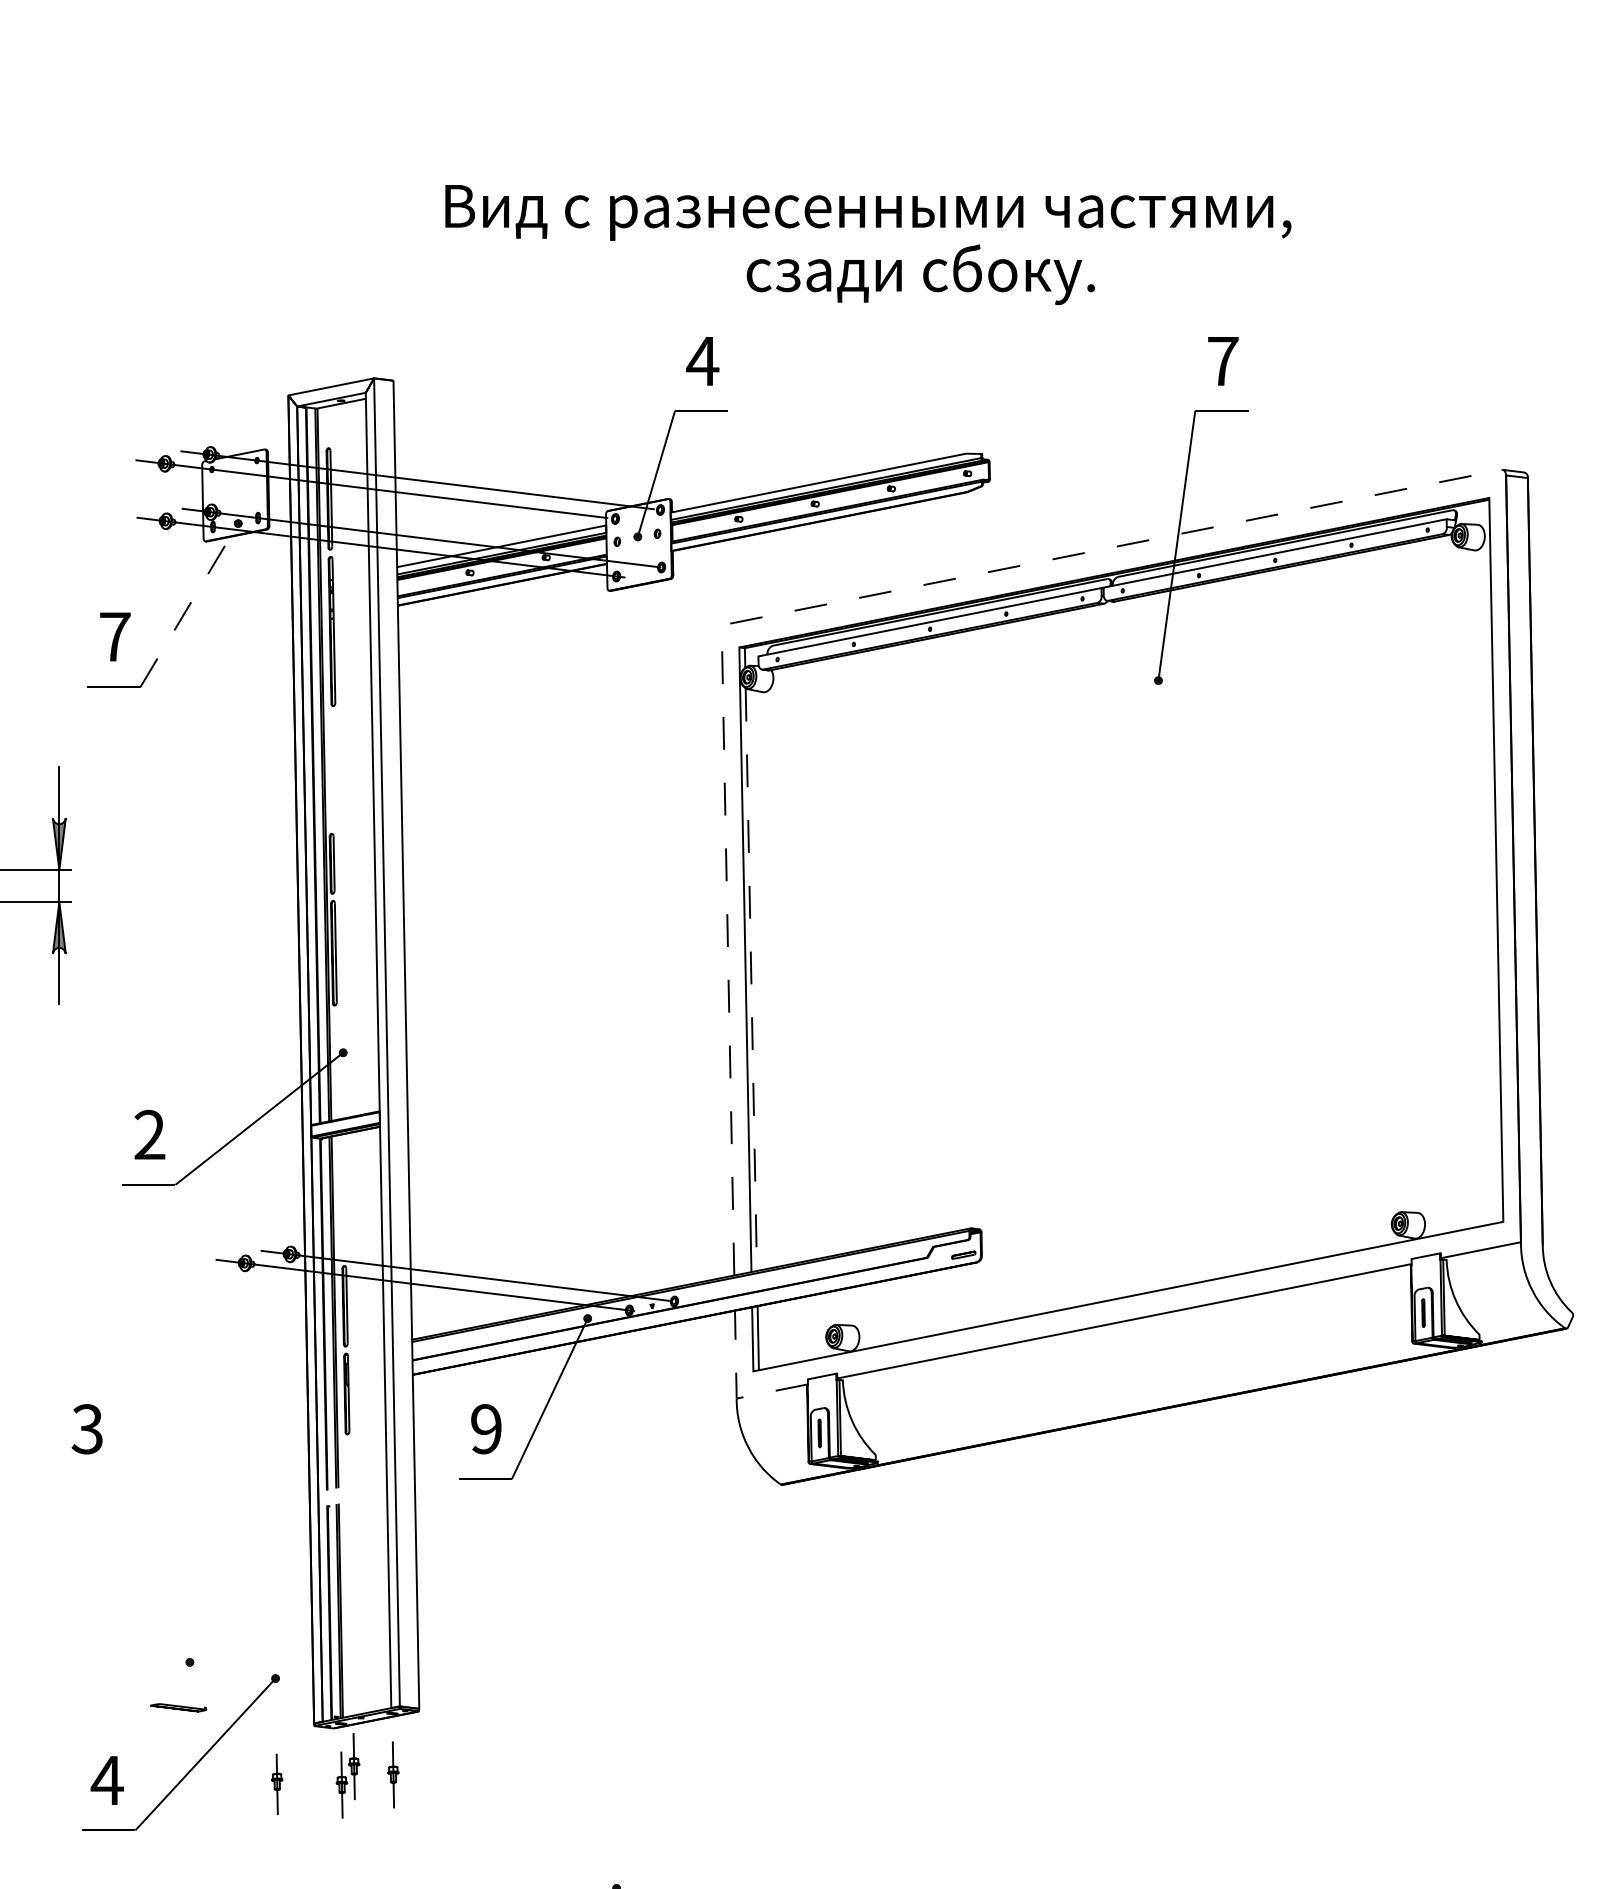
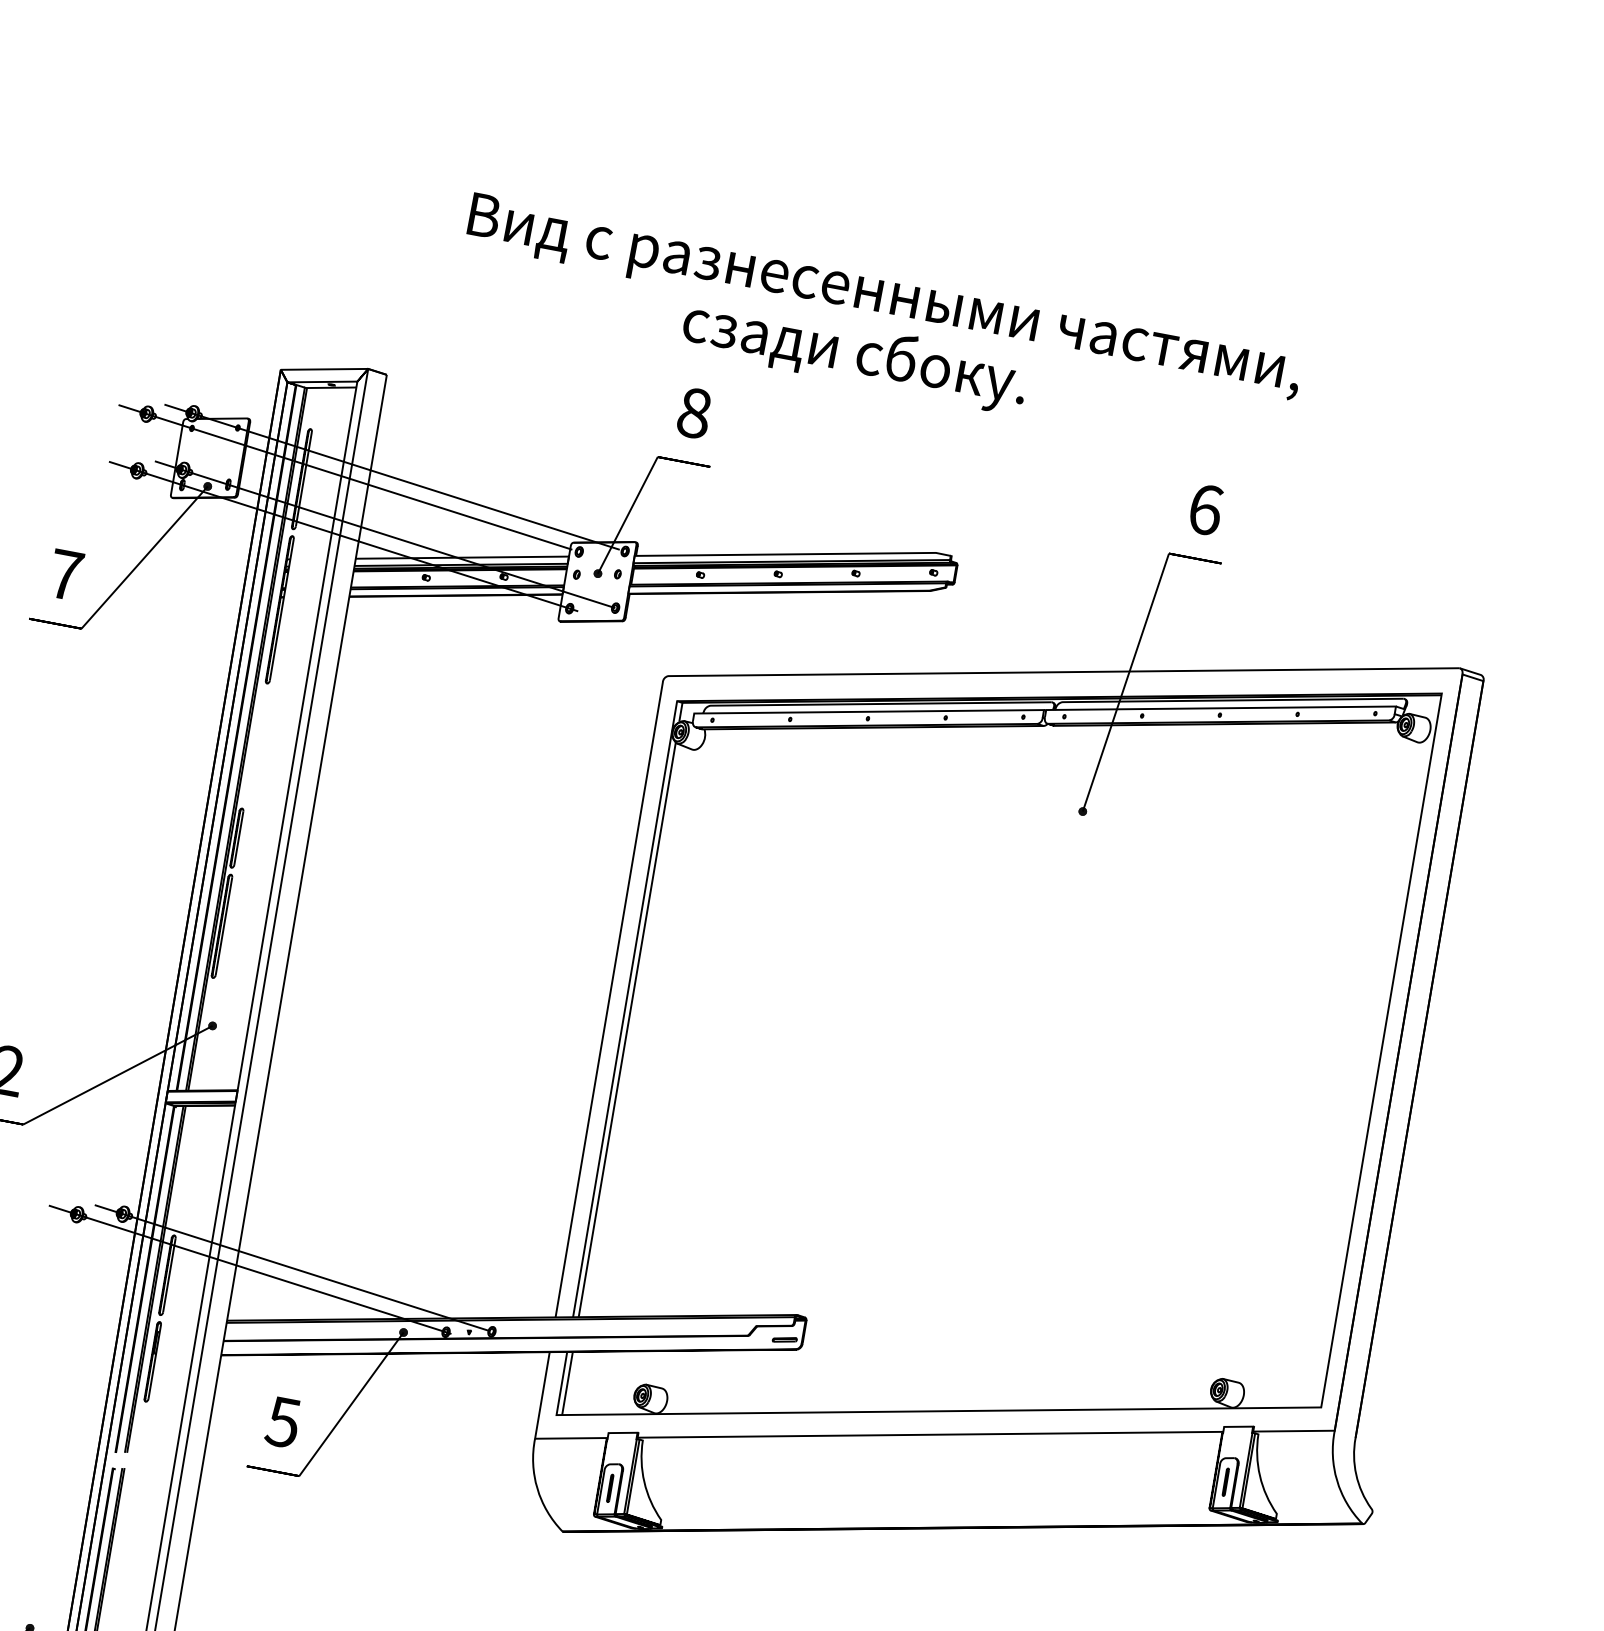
text: (920, 274) -> (854, 355), moved
text: (702, 361) -> (694, 413), 4 -> 8
text: (1223, 361) -> (1205, 510), 7 -> 6
line: (189, 604) -> (144, 556), dashed -> solid
line: (789, 611) -> (733, 675), dashed -> solid
line: (751, 980) -> (627, 1030), dashed -> solid
line: (736, 1391) -> (536, 1431), dashed -> solid
text: (485, 1429) -> (282, 1422), 9 -> 5

